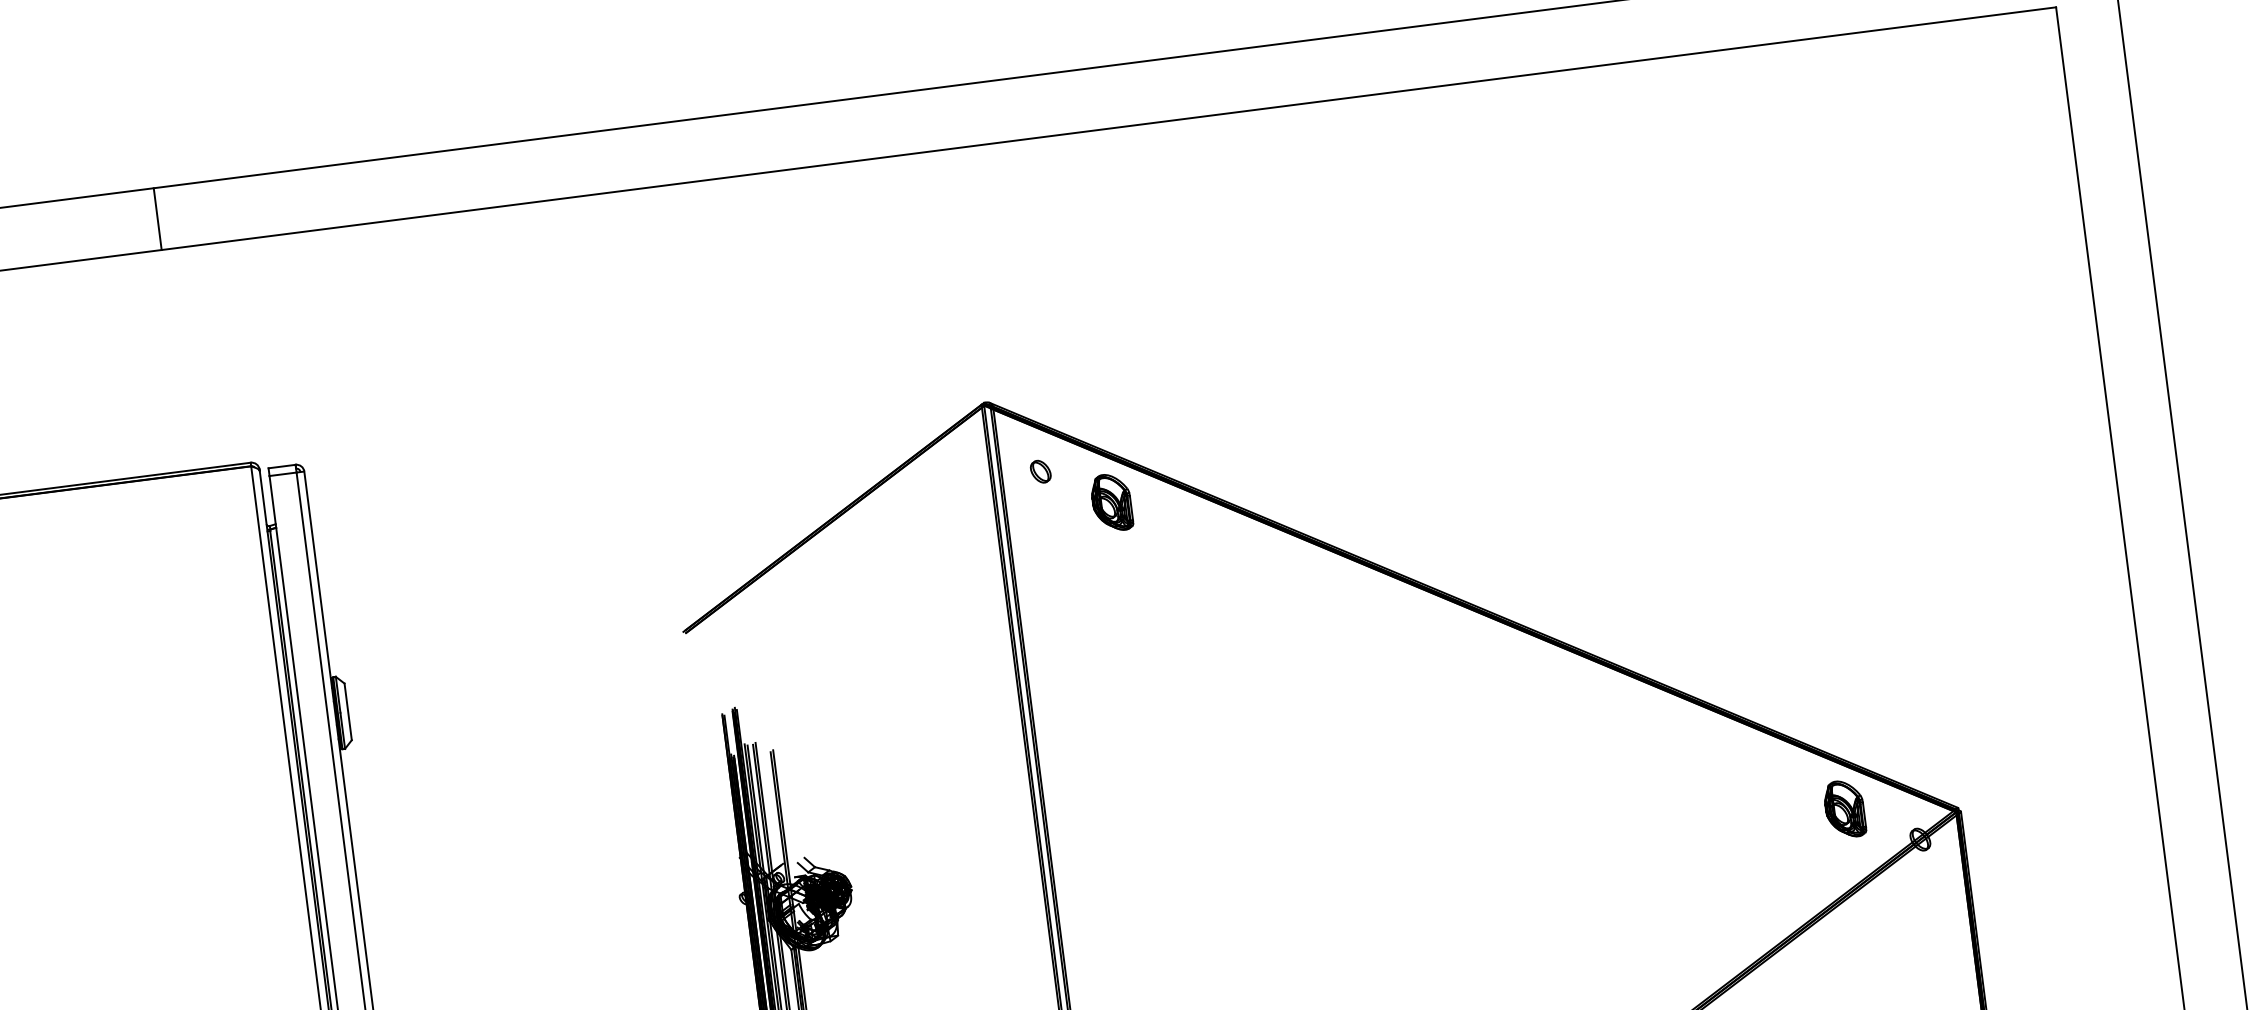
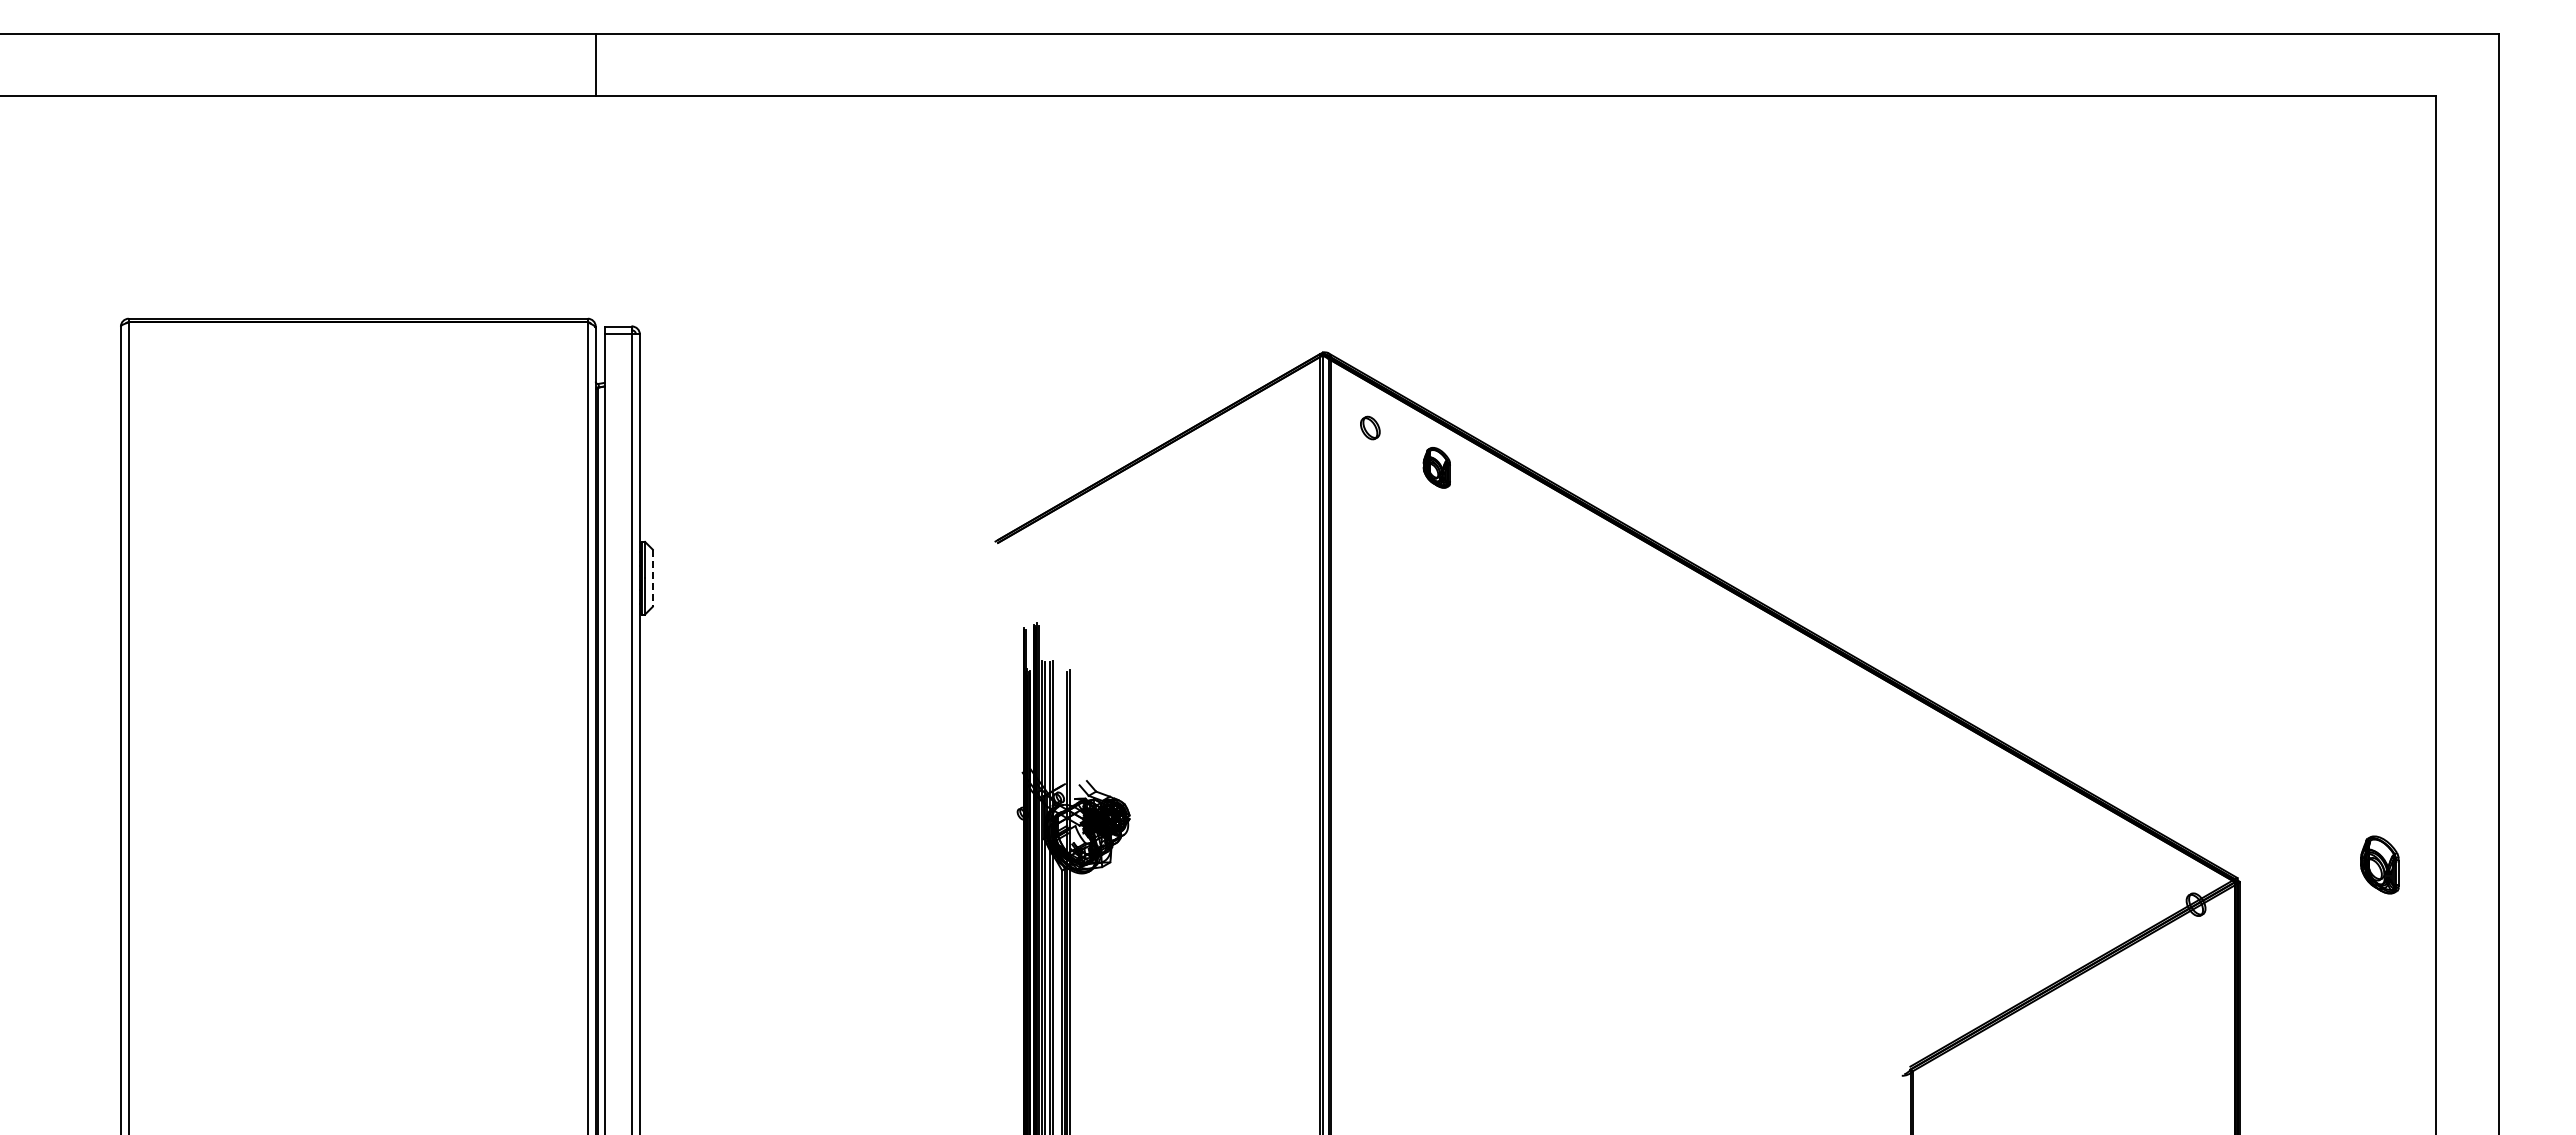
line: (157, 219) -> (595, 65), moved
part: (1111, 502) -> (1436, 467), size x0.7
line: (347, 712) -> (652, 578), solid -> dashed
part: (1844, 808) -> (2379, 864), moved

